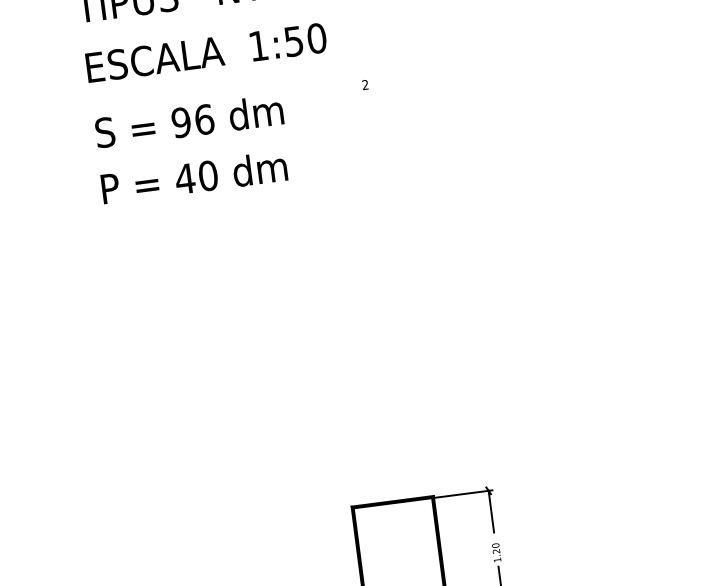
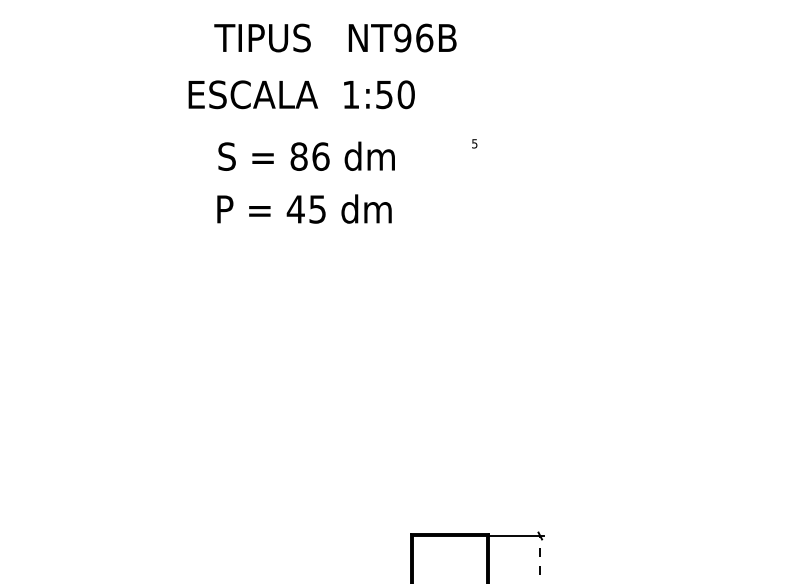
text: (206, 52) -> (301, 94), moved
text: (365, 84) -> (474, 143), 2 -> 5
text: (180, 122) -> (298, 156), 96 -> 86
text: (208, 176) -> (317, 209), 40 -> 45
line: (491, 511) -> (540, 555), solid -> dashed

